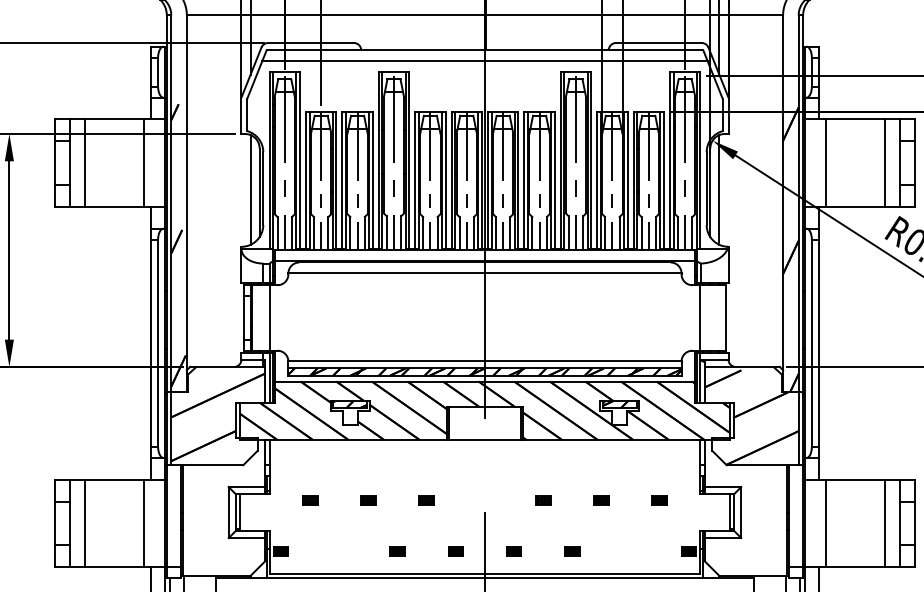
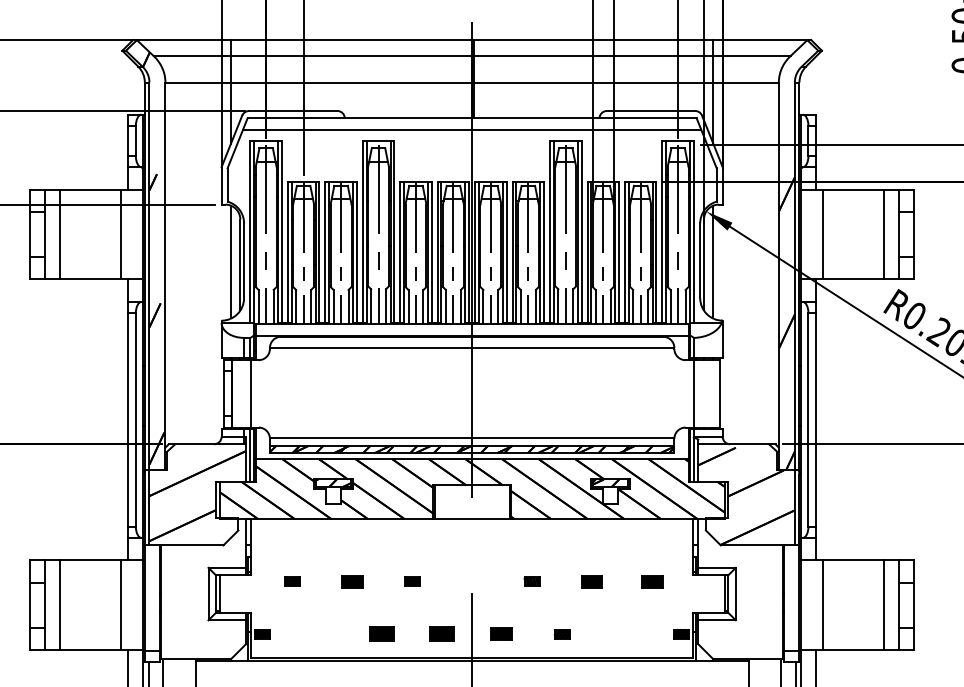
part: (368, 500) -> (352, 581), size x1.4
part: (600, 500) -> (591, 581), size x1.4
part: (659, 500) -> (651, 581), size x1.4
part: (514, 550) -> (502, 633), size x1.4
part: (397, 551) -> (382, 634), size x1.6
part: (456, 551) -> (442, 634), size x1.6

